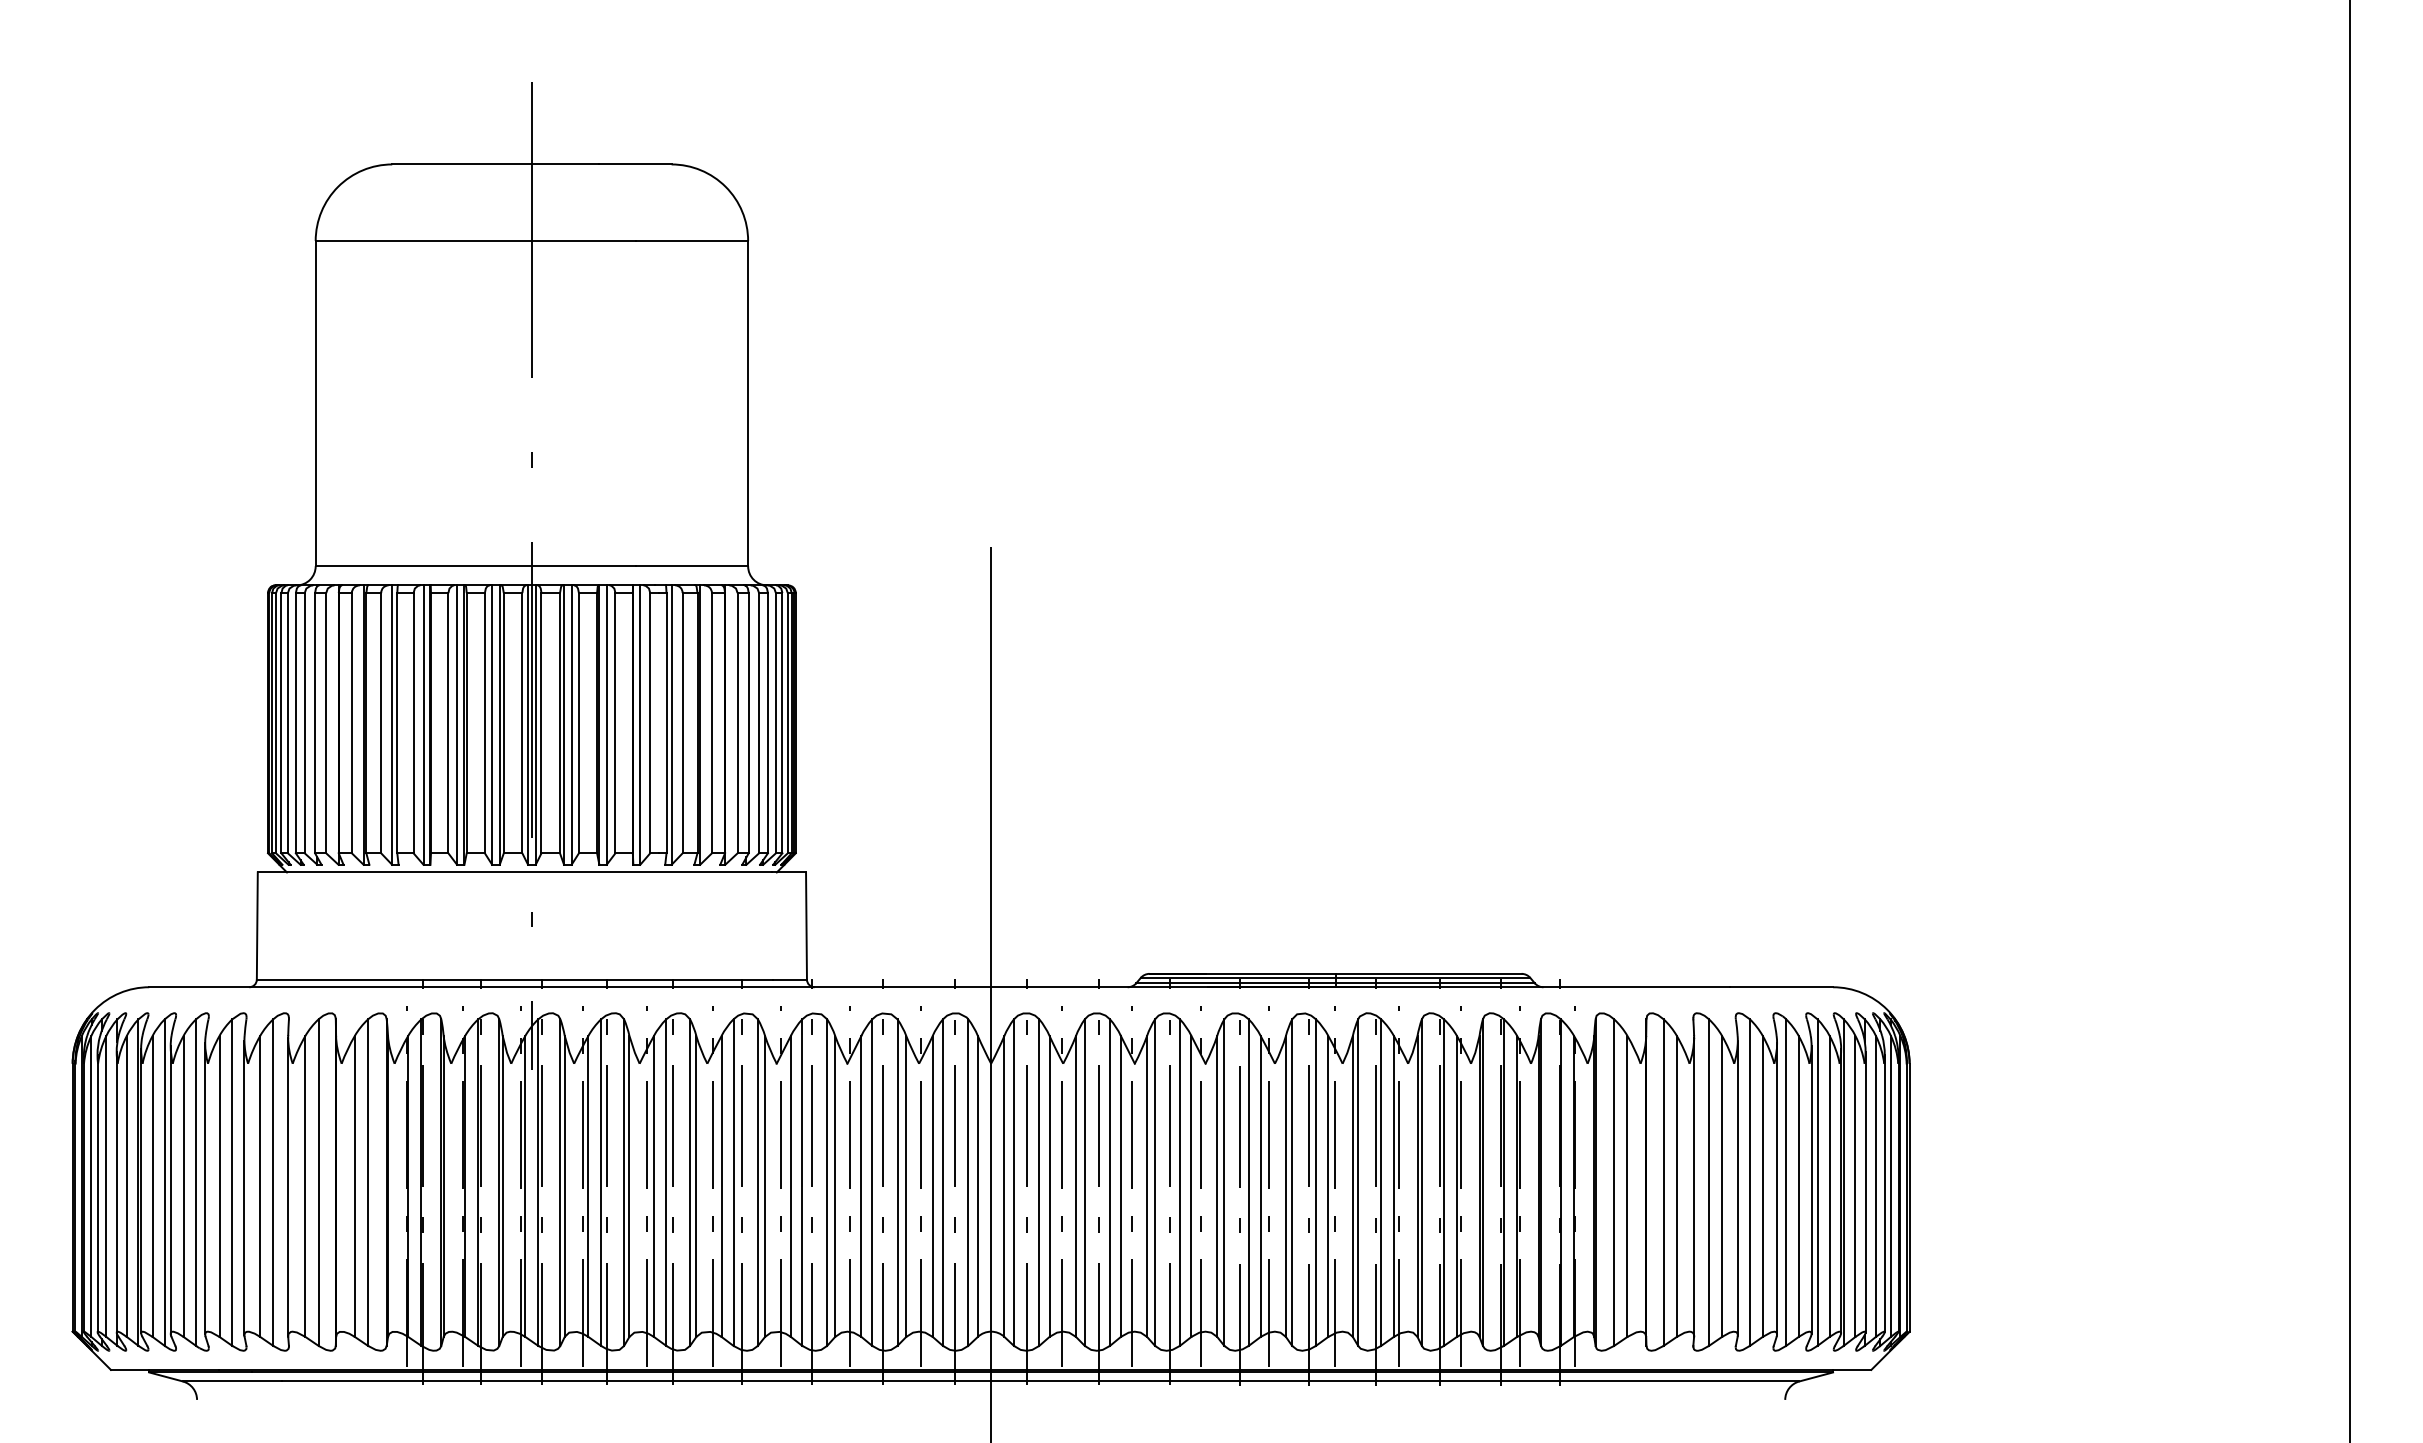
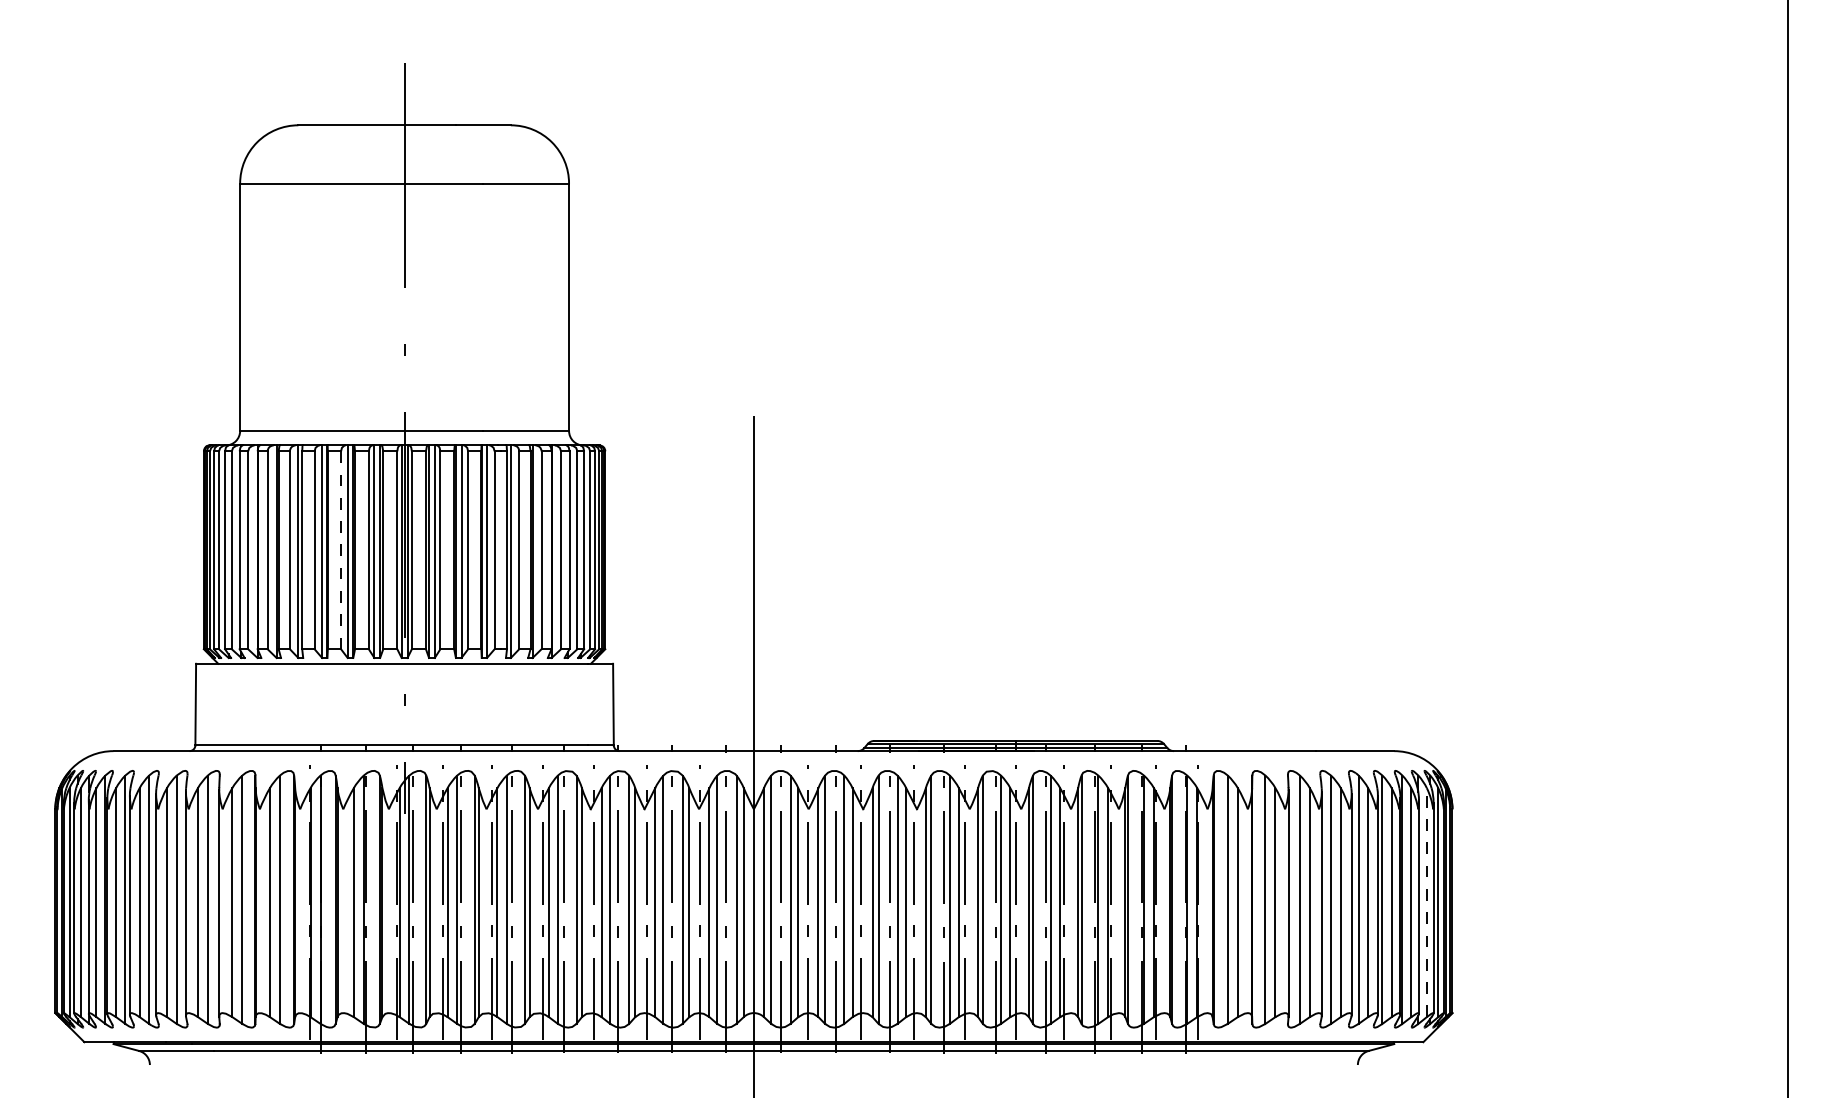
line: (448, 722) -> (341, 549), solid -> dashed
line: (1875, 1185) -> (1426, 901), solid -> dashed
line: (462, 1186) -> (351, 902), removed

